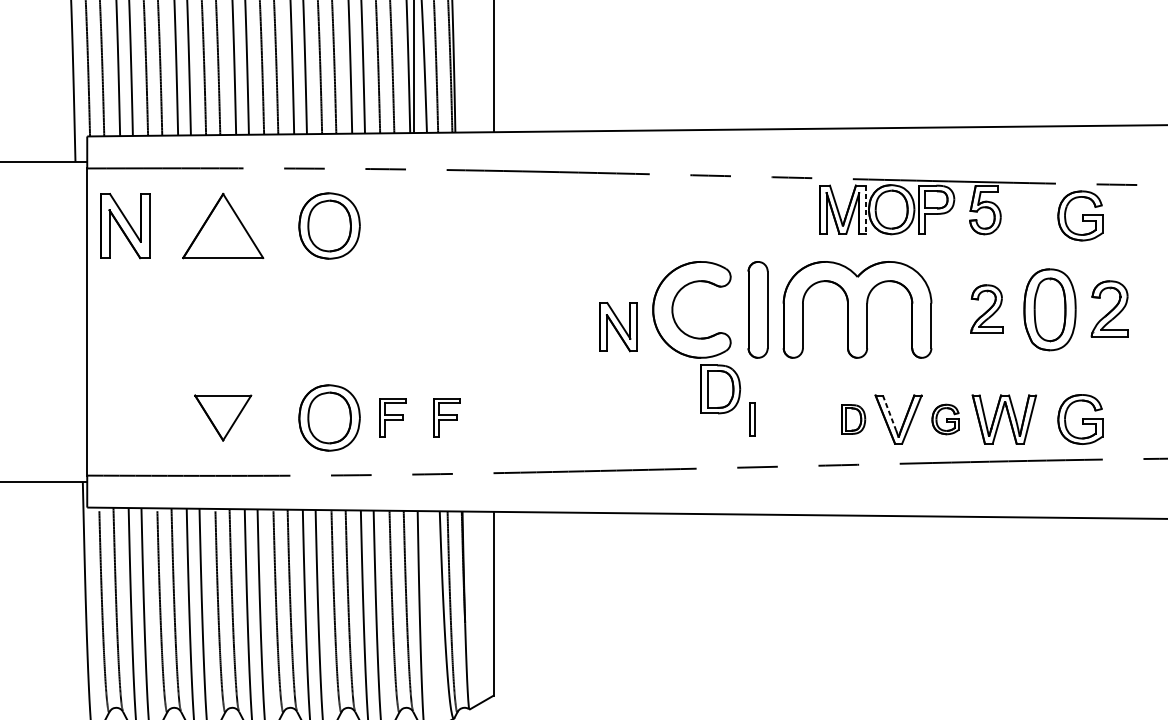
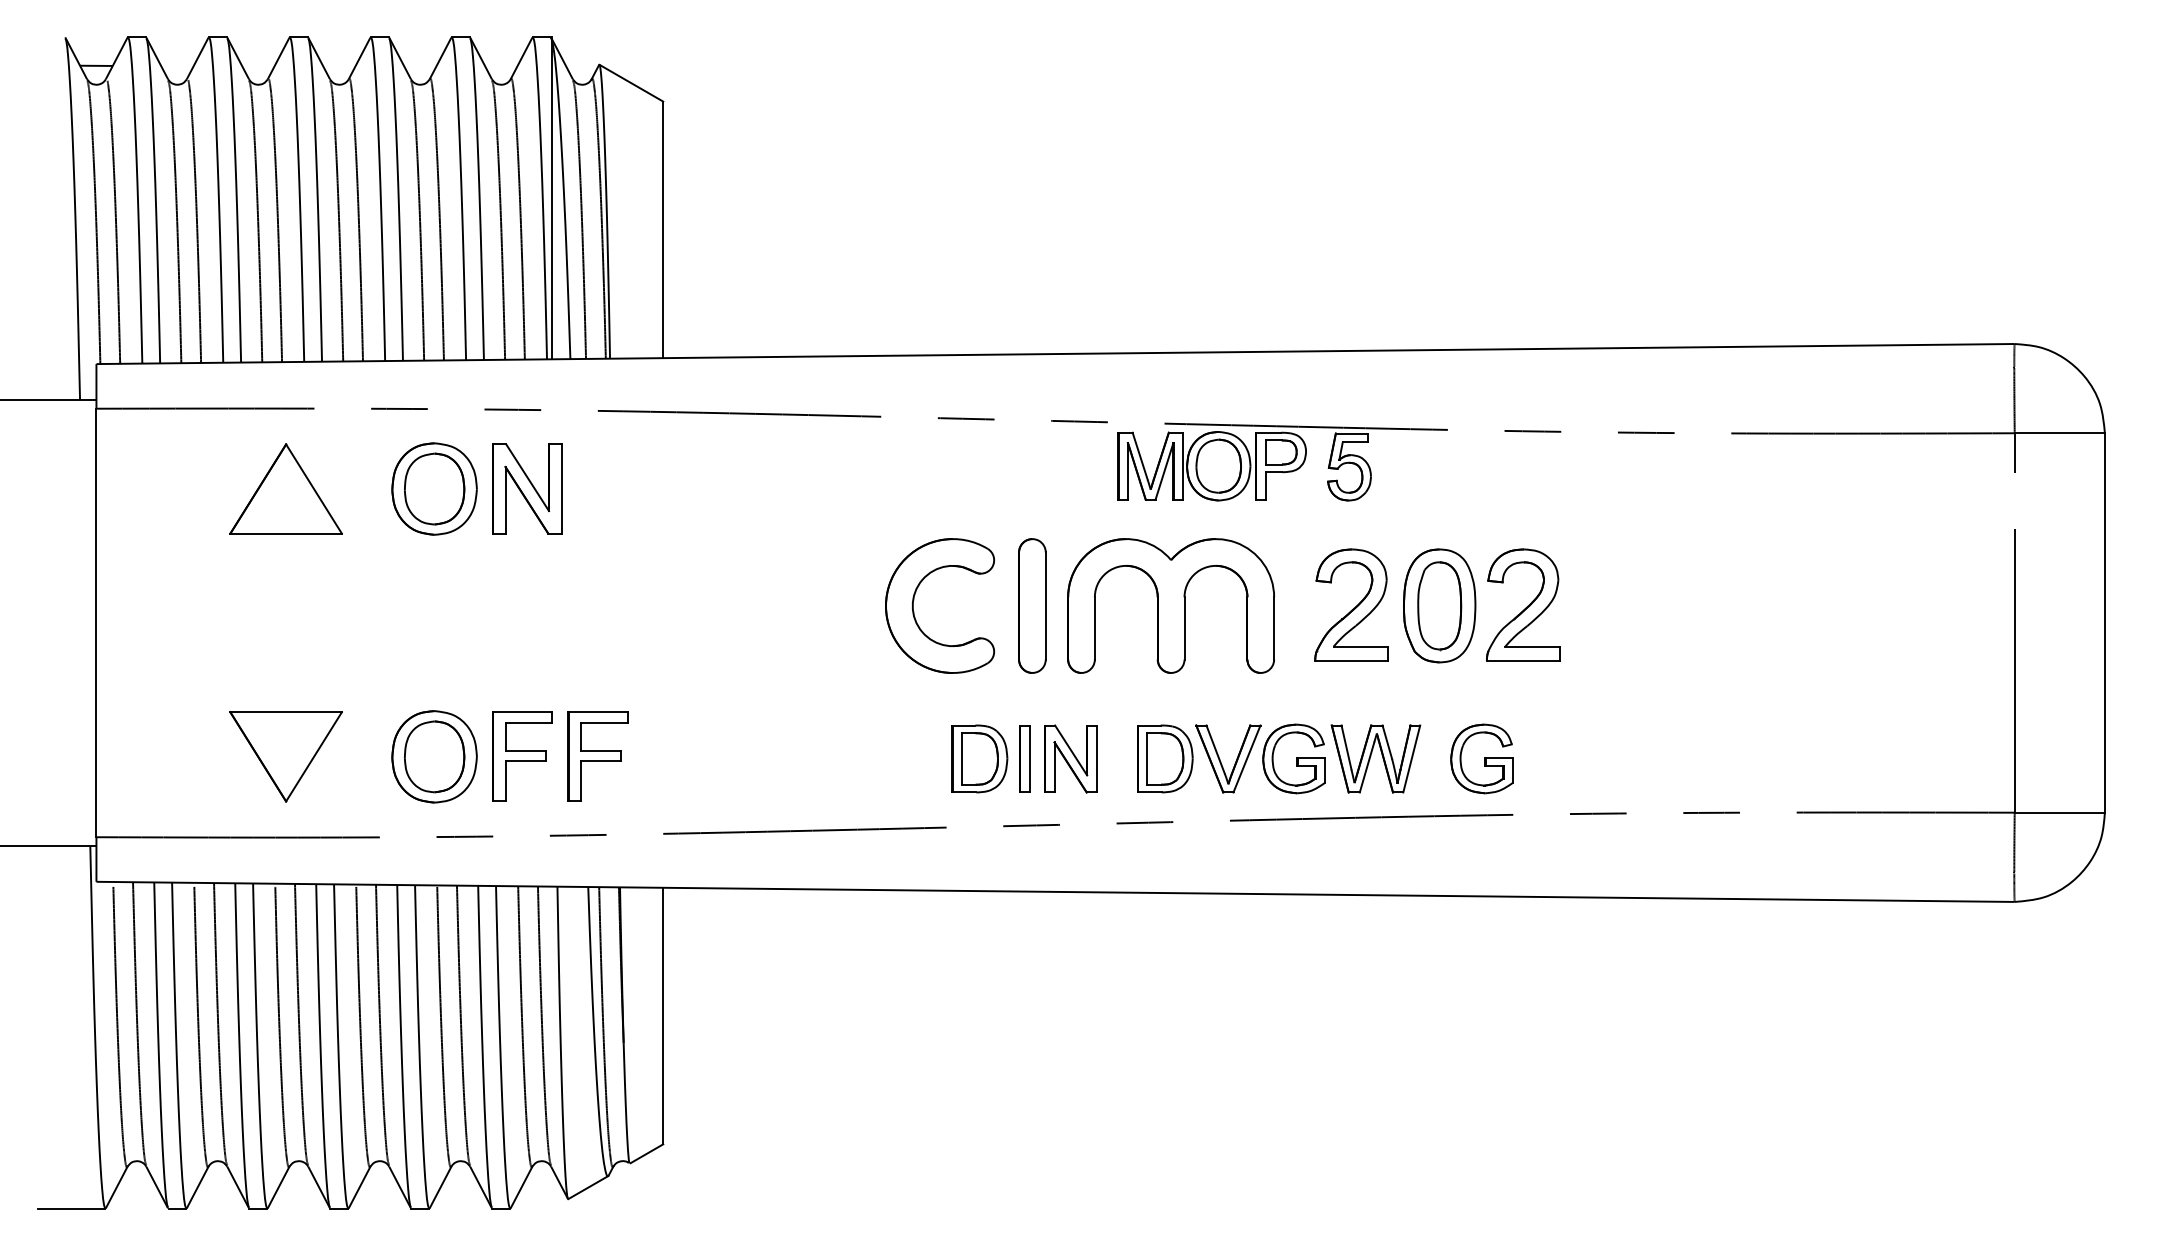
line: (865, 209) -> (1182, 466), dashed -> solid
part: (1080, 215) -> (1481, 474), removed
part: (125, 225) -> (527, 488), moved
part: (986, 308) -> (1351, 604), size x1.67
part: (1110, 308) -> (1523, 604), size x1.43
part: (618, 326) -> (1070, 758), moved
part: (720, 389) -> (979, 758), moved
line: (889, 412) -> (1215, 749), dashed -> solid
part: (222, 417) -> (285, 756), size x1.43
part: (392, 417) -> (522, 756), size x1.67
part: (446, 417) -> (597, 756), size x1.67
part: (752, 419) -> (1024, 758), size x1.43
part: (853, 419) -> (1165, 758), size x1.67
part: (945, 419) -> (1293, 758), size x1.67

